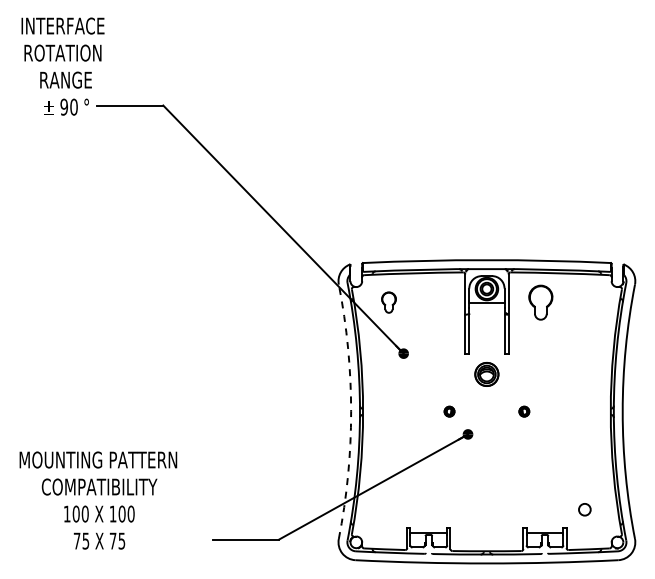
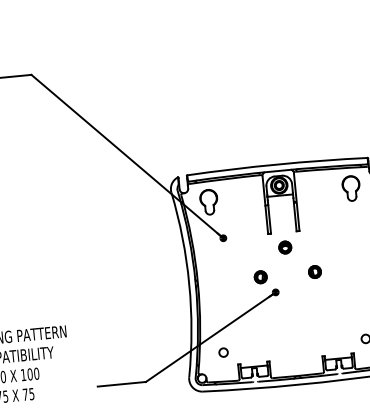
part: (388, 302) -> (208, 202), size x1.67
part: (540, 302) -> (351, 188), moved
part: (486, 374) -> (284, 247), size x0.71
arc: (351, 411) -> (189, 283), dashed -> solid
part: (449, 411) -> (260, 277), size x1.67
part: (524, 411) -> (315, 271), size x1.67
circle: (388, 509) -> (223, 352), added

